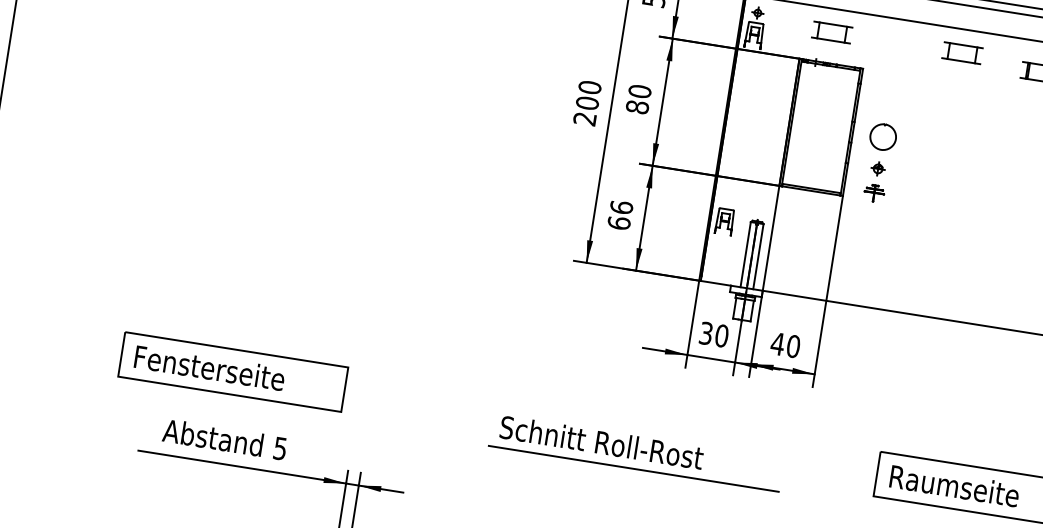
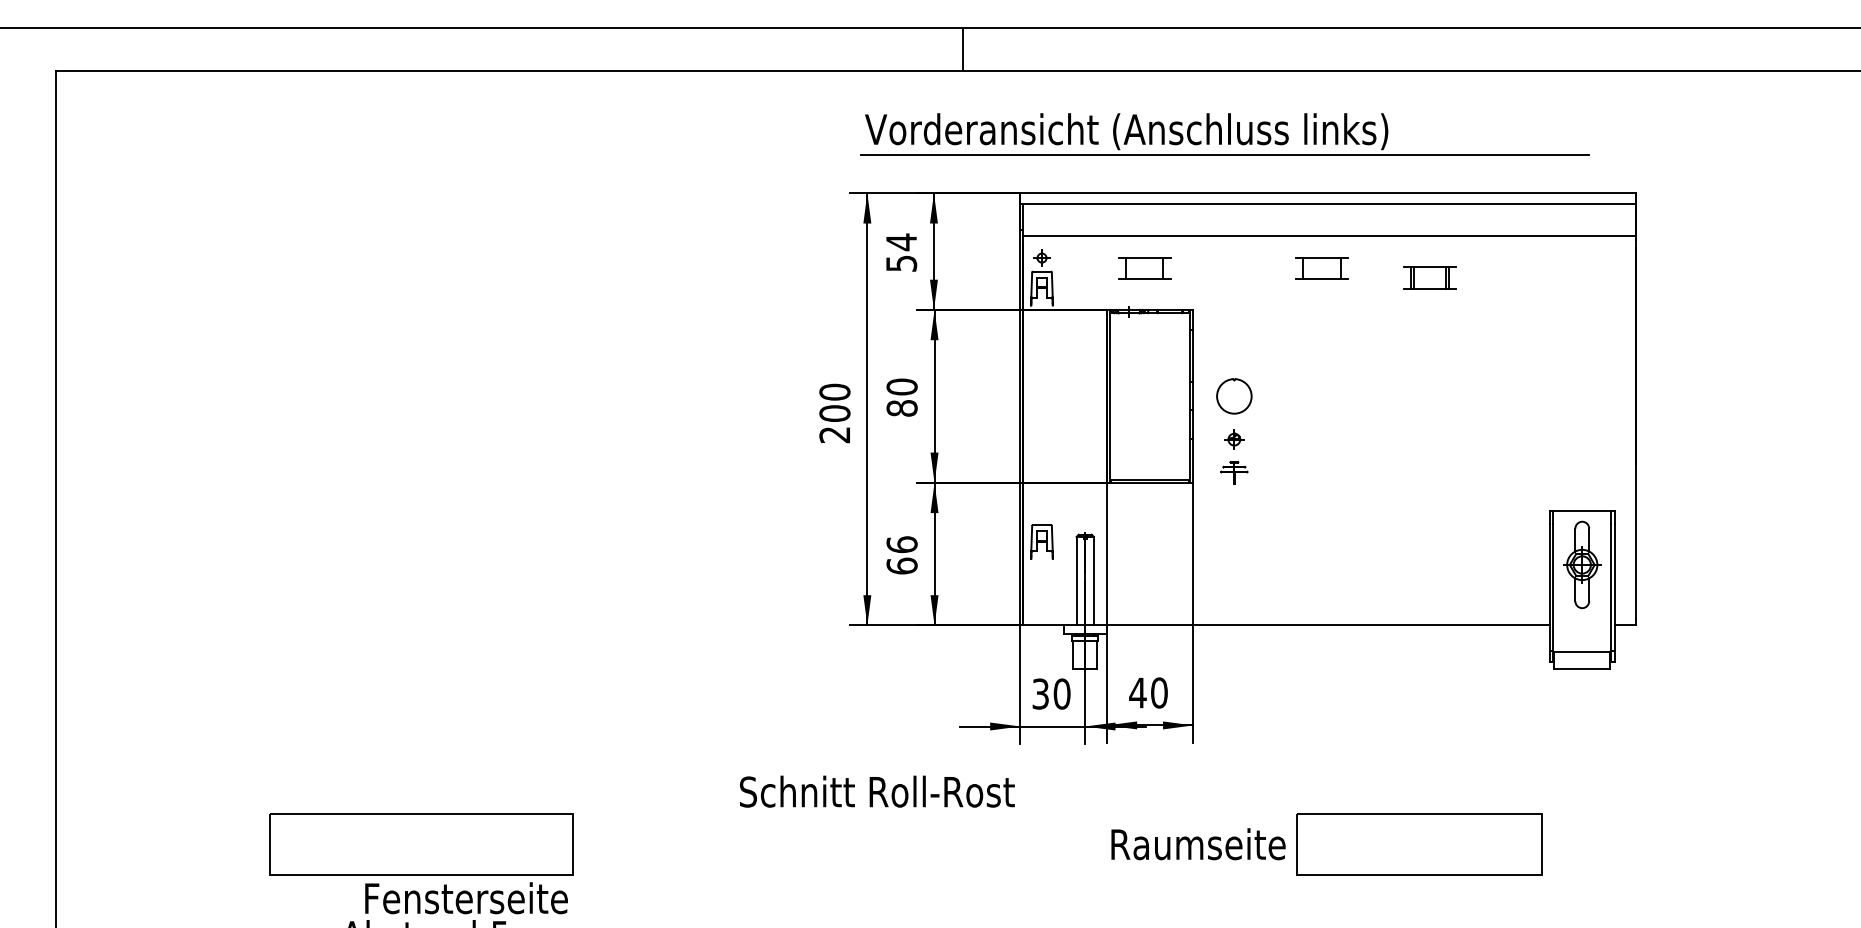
text: (209, 368) -> (466, 898), moved
text: (602, 442) -> (877, 791), moved
line: (634, 468) -> (973, 888), removed
text: (954, 486) -> (1198, 844), moved

